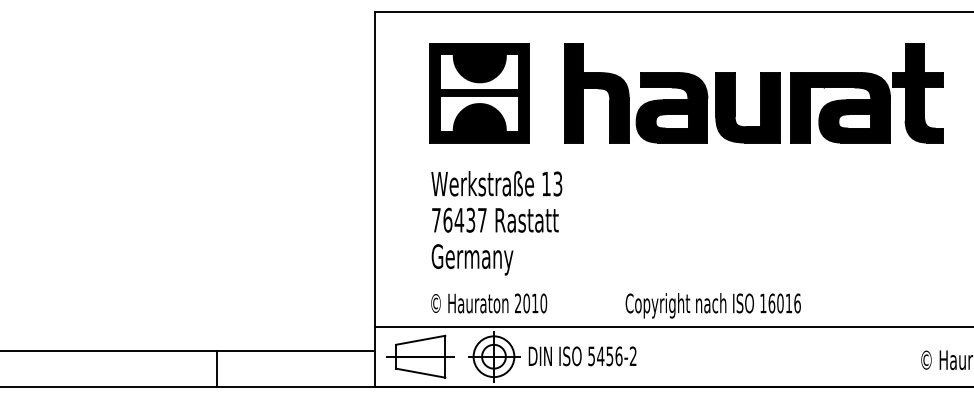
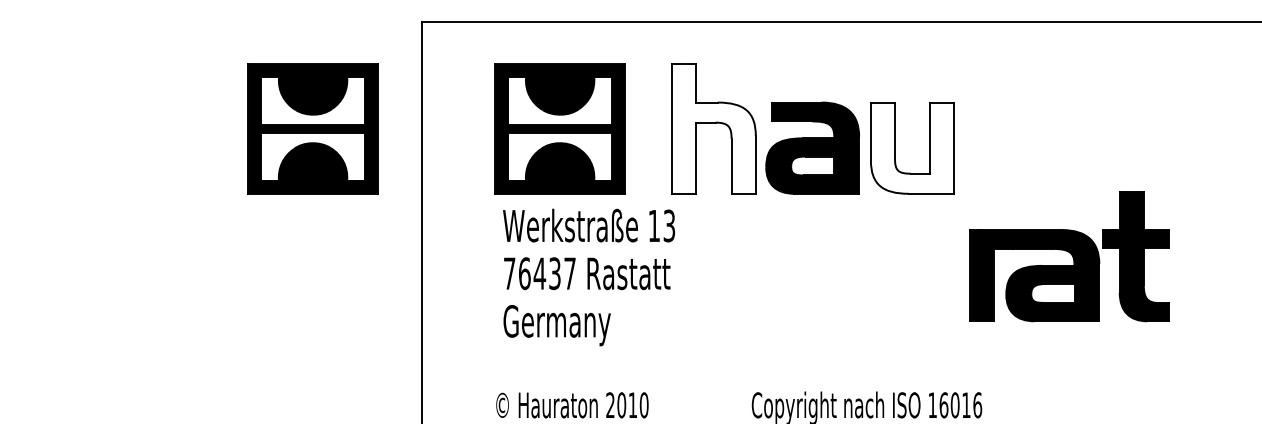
fill: (596, 92) -> (713, 128), removed
part: (291, 93) -> (312, 129), added
part: (866, 93) -> (1068, 256), moved
fill: (747, 107) -> (911, 147), removed
text: (496, 223) -> (588, 277), moved

